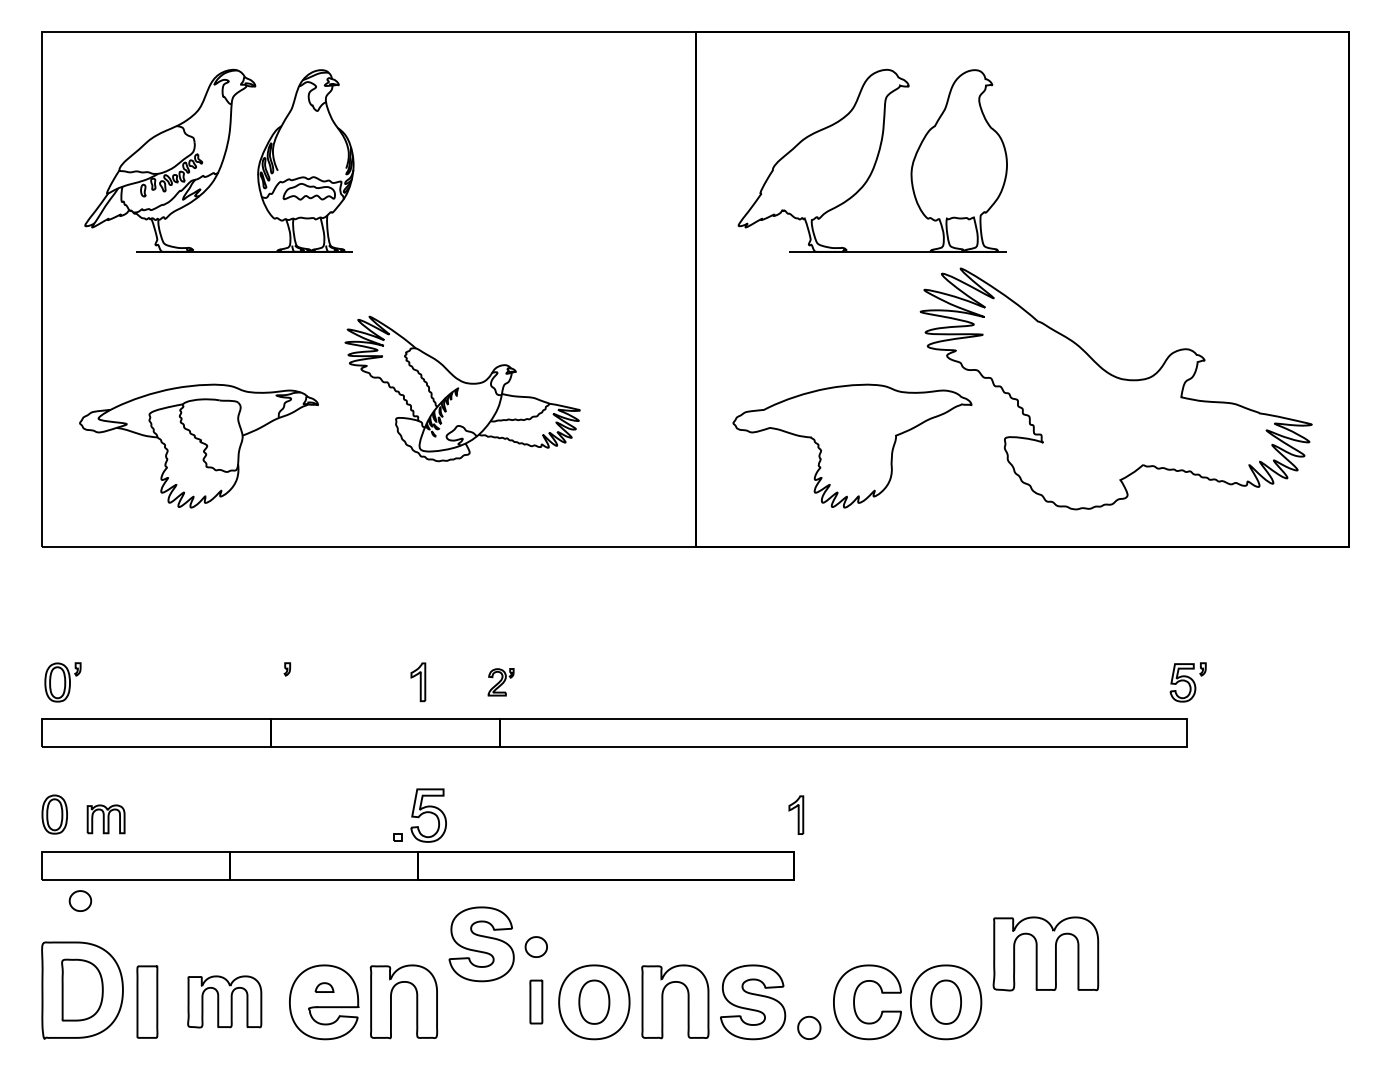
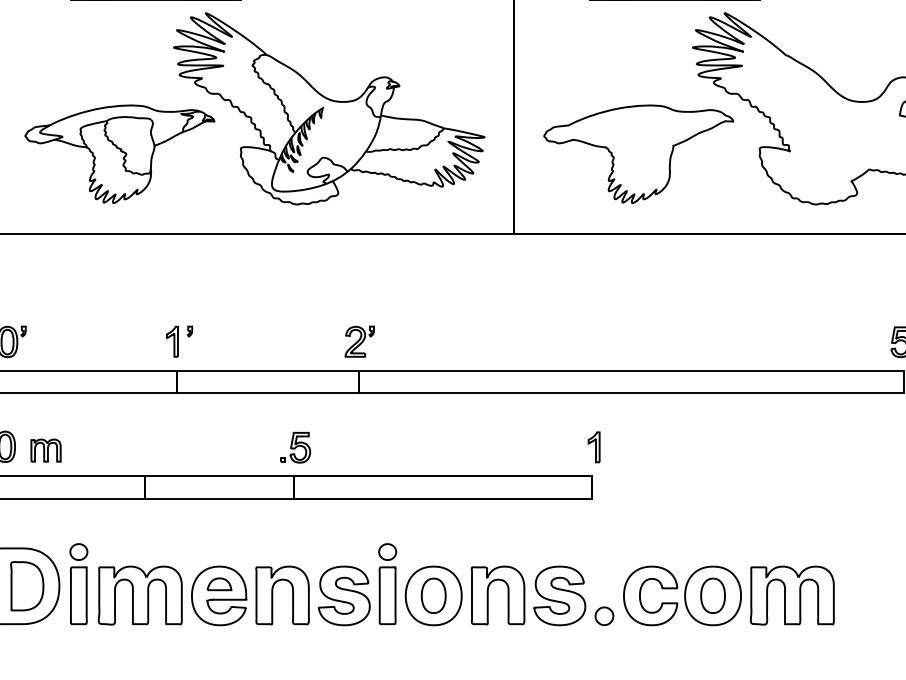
part: (462, 388) -> (329, 108), size x1.67
part: (418, 682) -> (172, 341), moved
part: (500, 682) -> (359, 341), size x1.43
part: (420, 815) -> (295, 447), size x0.71
part: (80, 900) -> (78, 551), moved
part: (481, 944) -> (344, 596), moved
part: (1045, 953) -> (792, 595), moved
part: (324, 987) -> (219, 584), size x1.67
part: (224, 1001) -> (140, 595), size x1.43
part: (536, 1001) -> (387, 595), size x1.67

